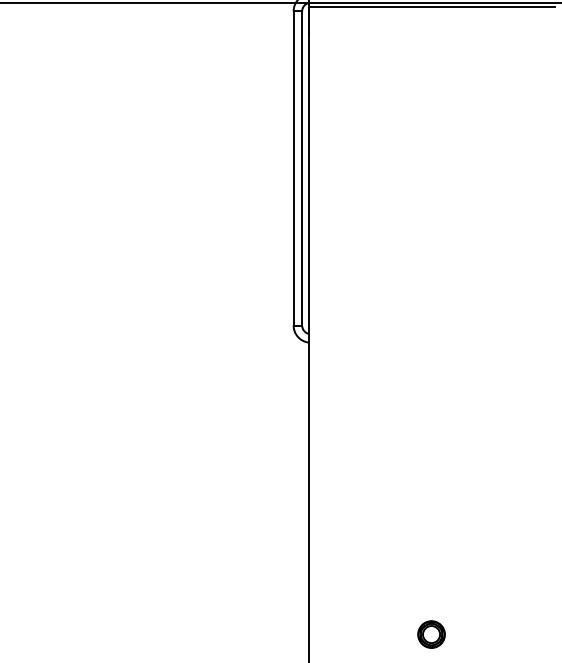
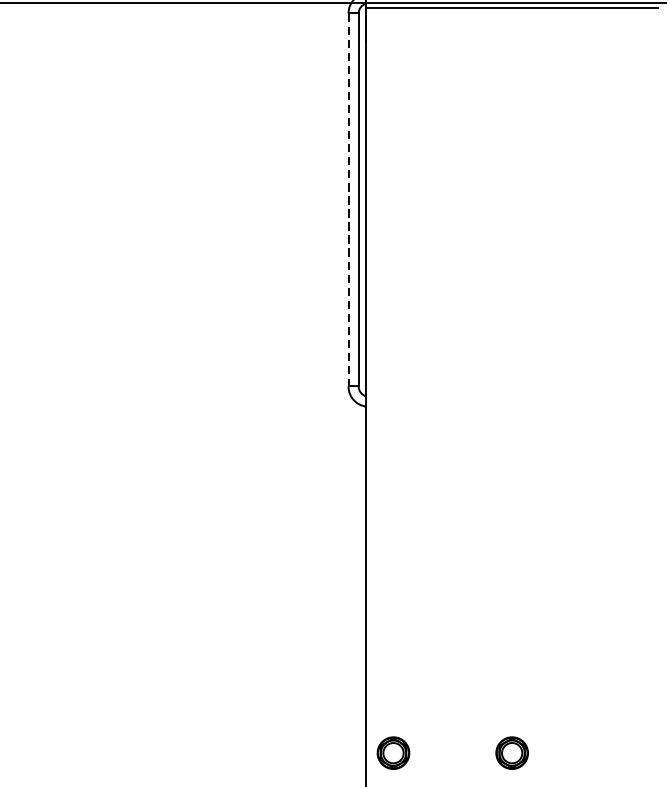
line: (293, 168) -> (348, 200), solid -> dashed
part: (331, 634) -> (393, 753), added

